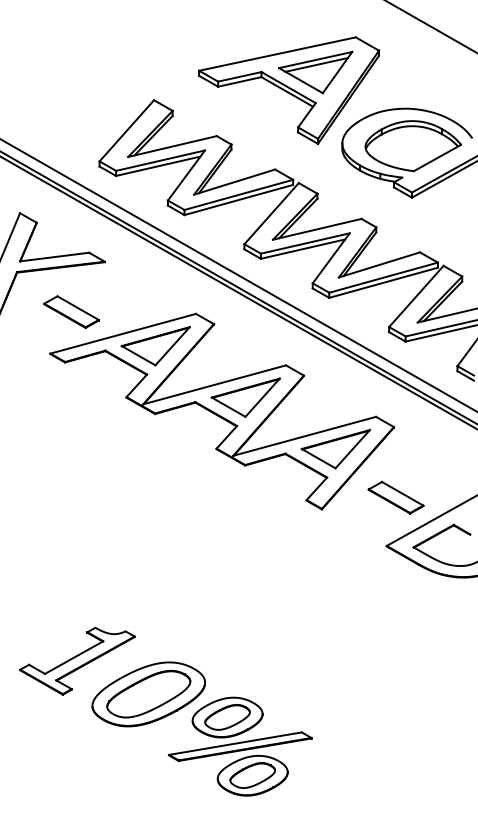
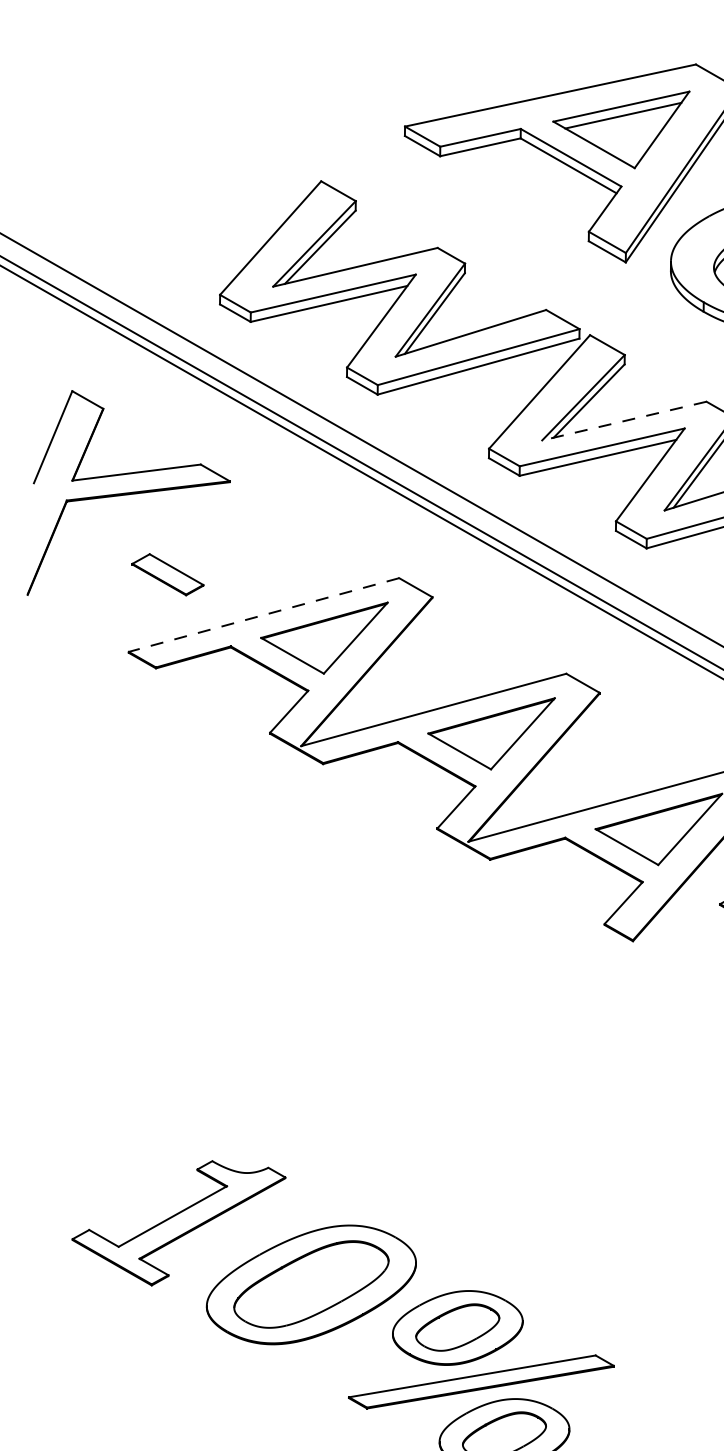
line: (316, 229) -> (622, 421), solid -> dashed
part: (71, 311) -> (167, 573), size x0.7
line: (122, 333) -> (262, 614), solid -> dashed

